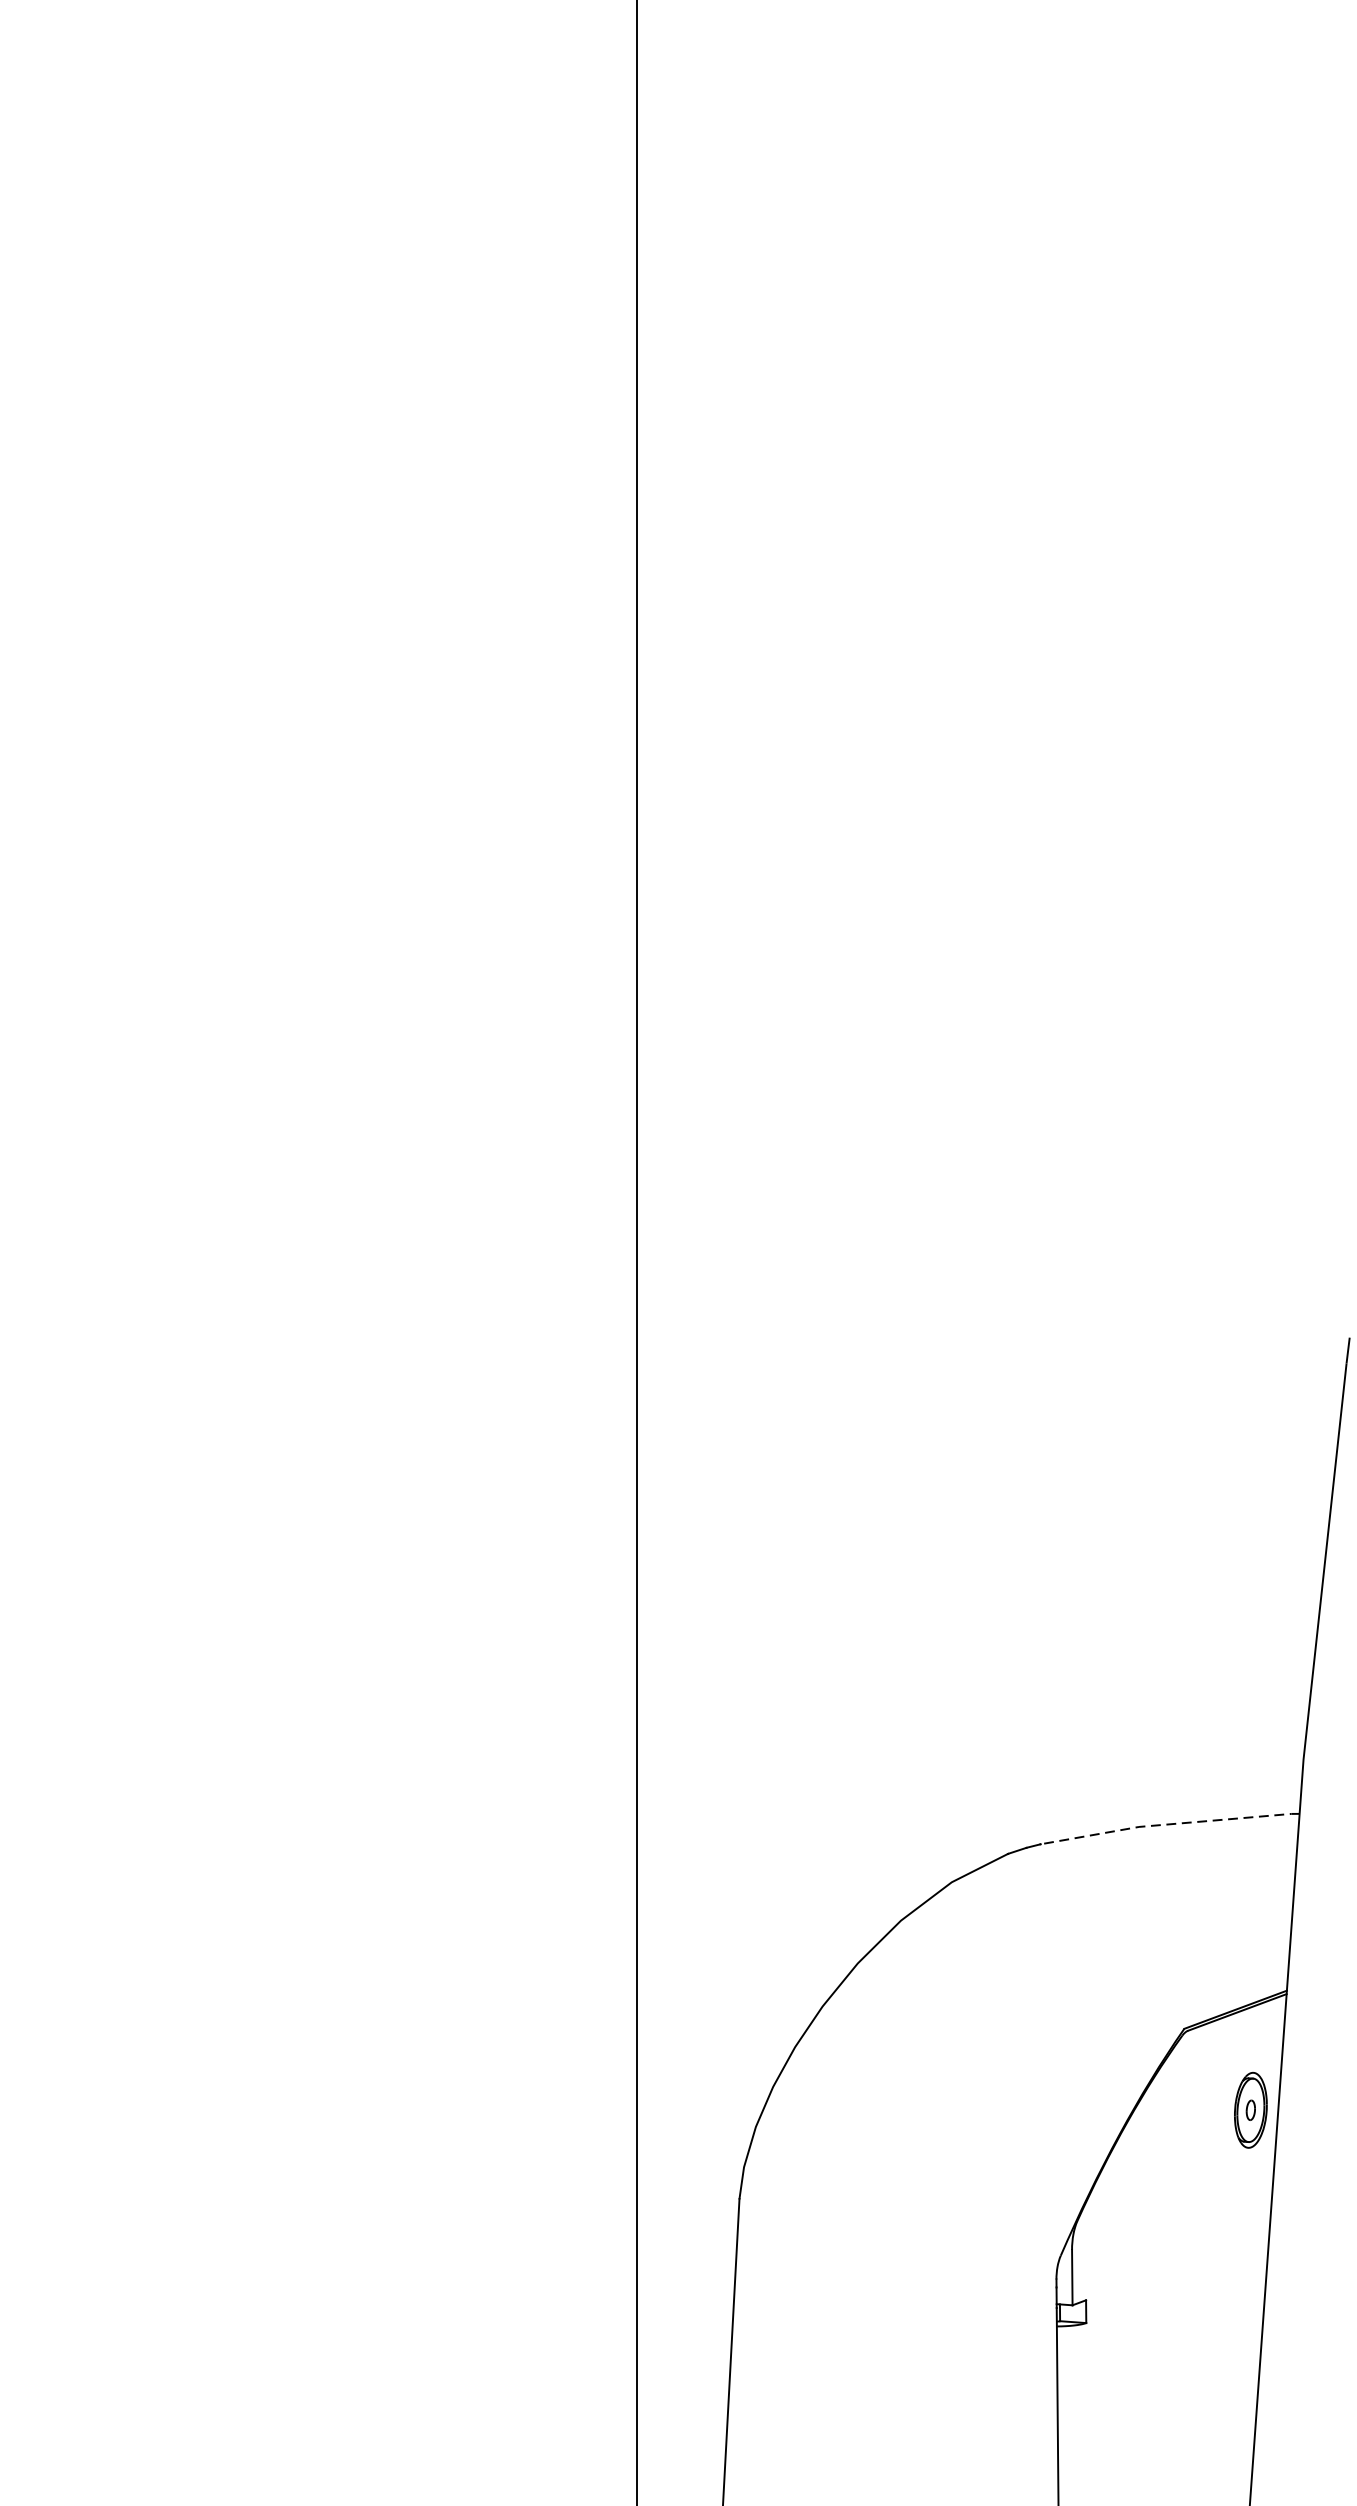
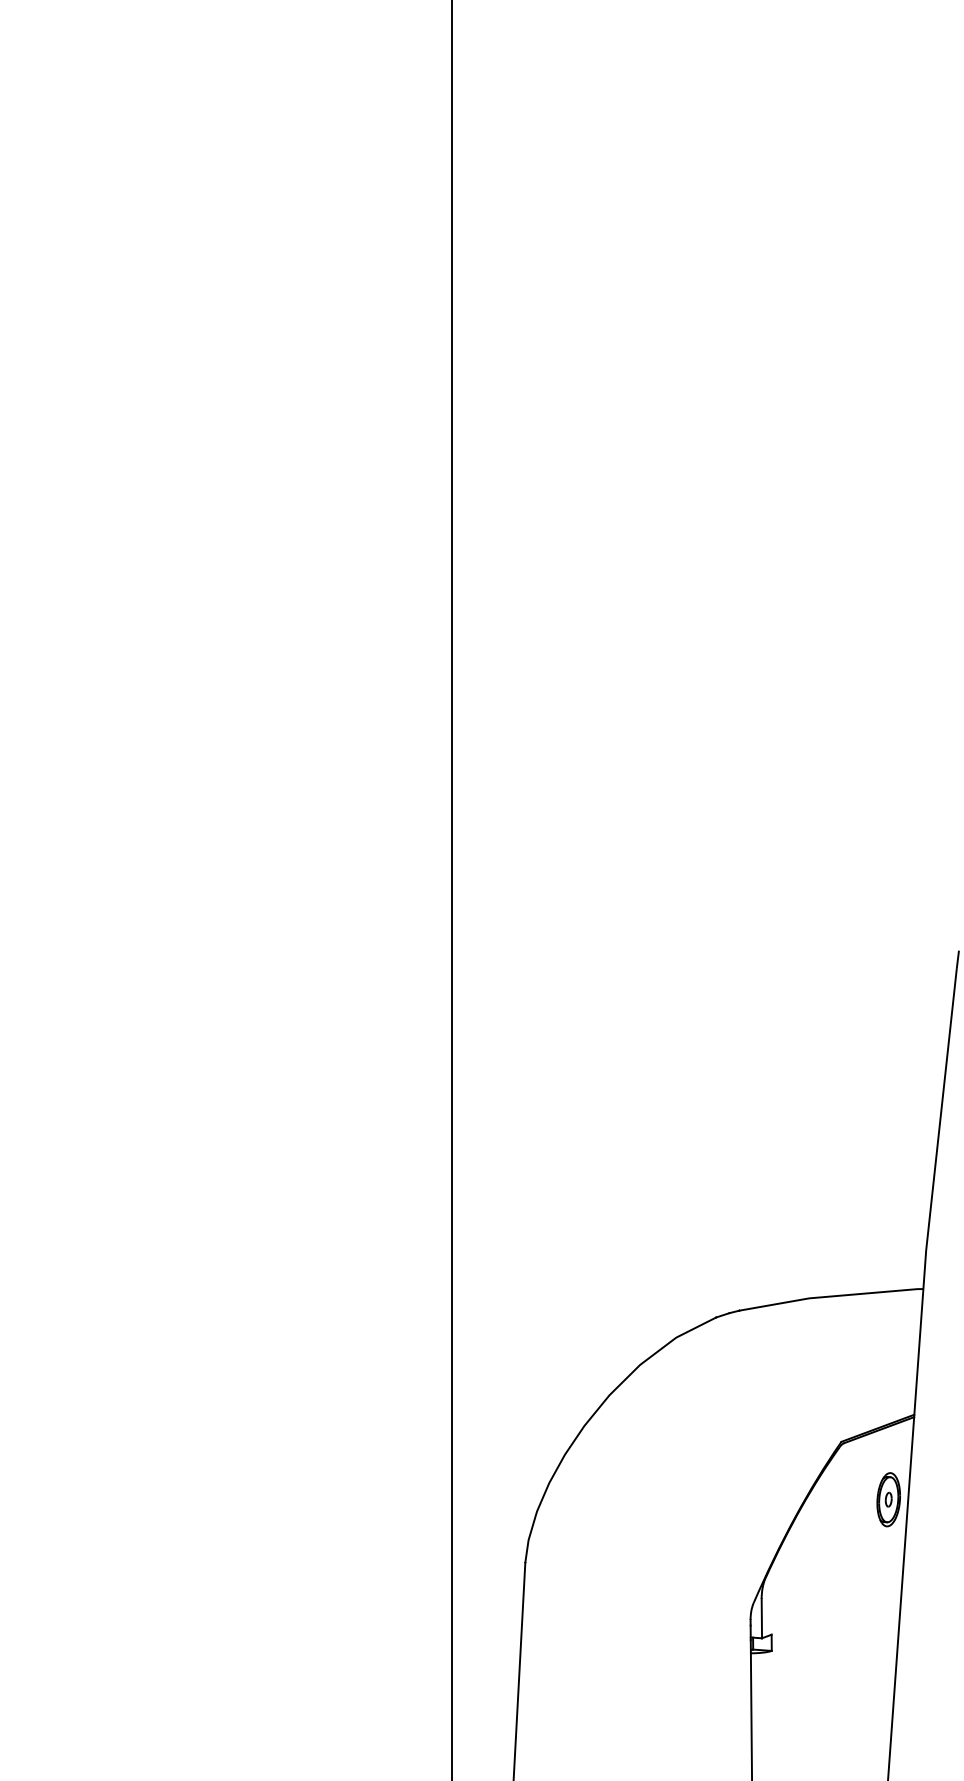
line: (1168, 1824) -> (830, 1296), dashed -> solid

